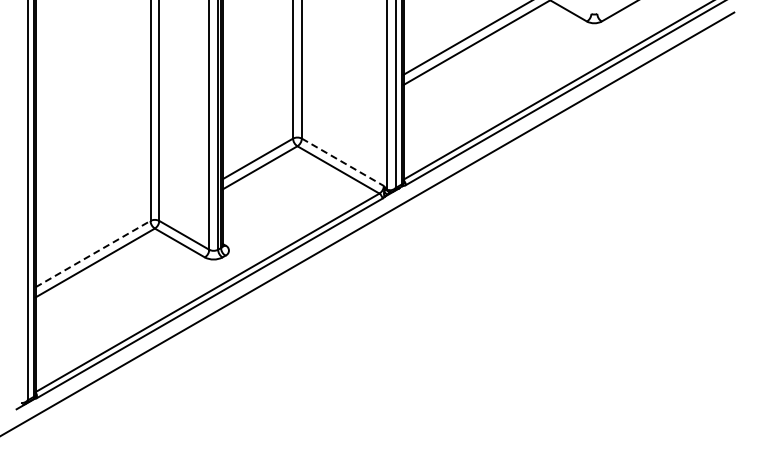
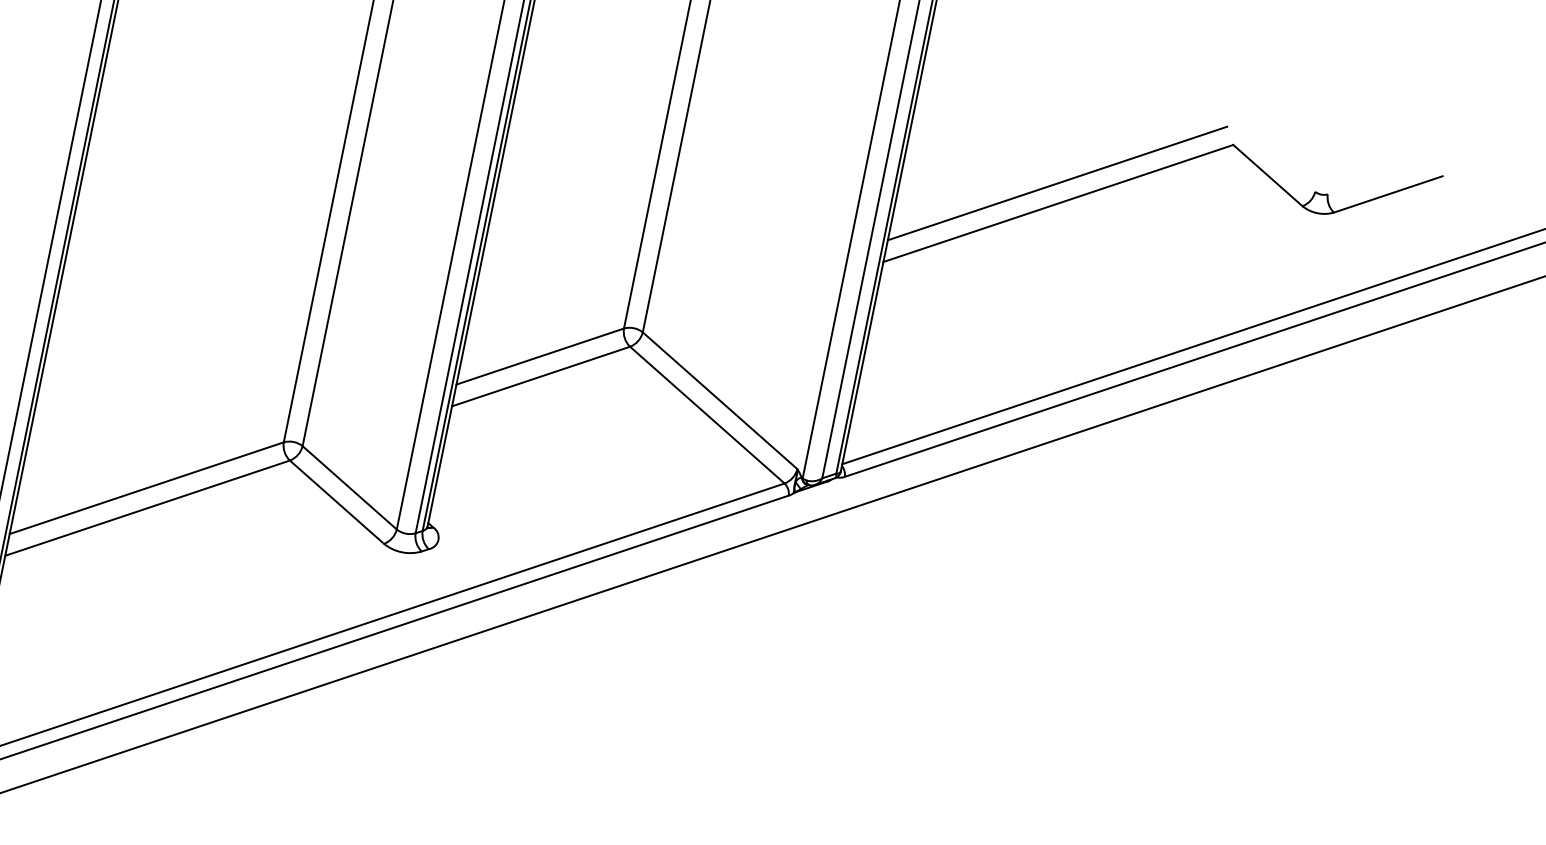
line: (343, 162) -> (721, 401), dashed -> solid
line: (93, 253) -> (147, 487), dashed -> solid

